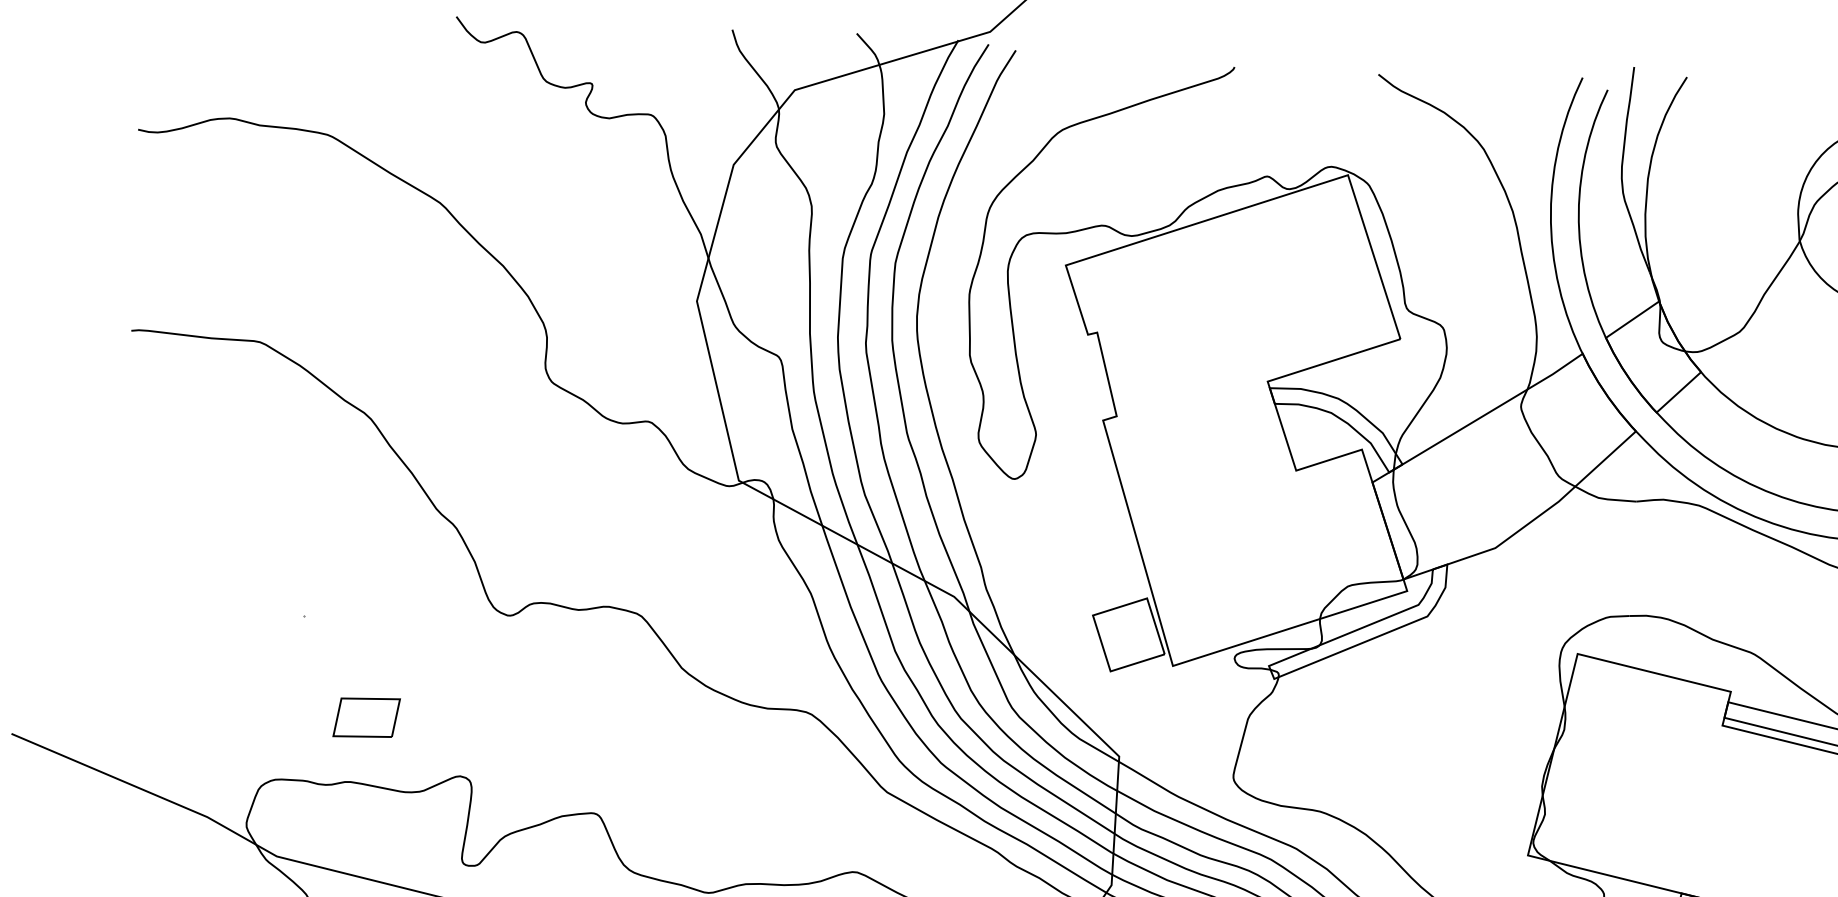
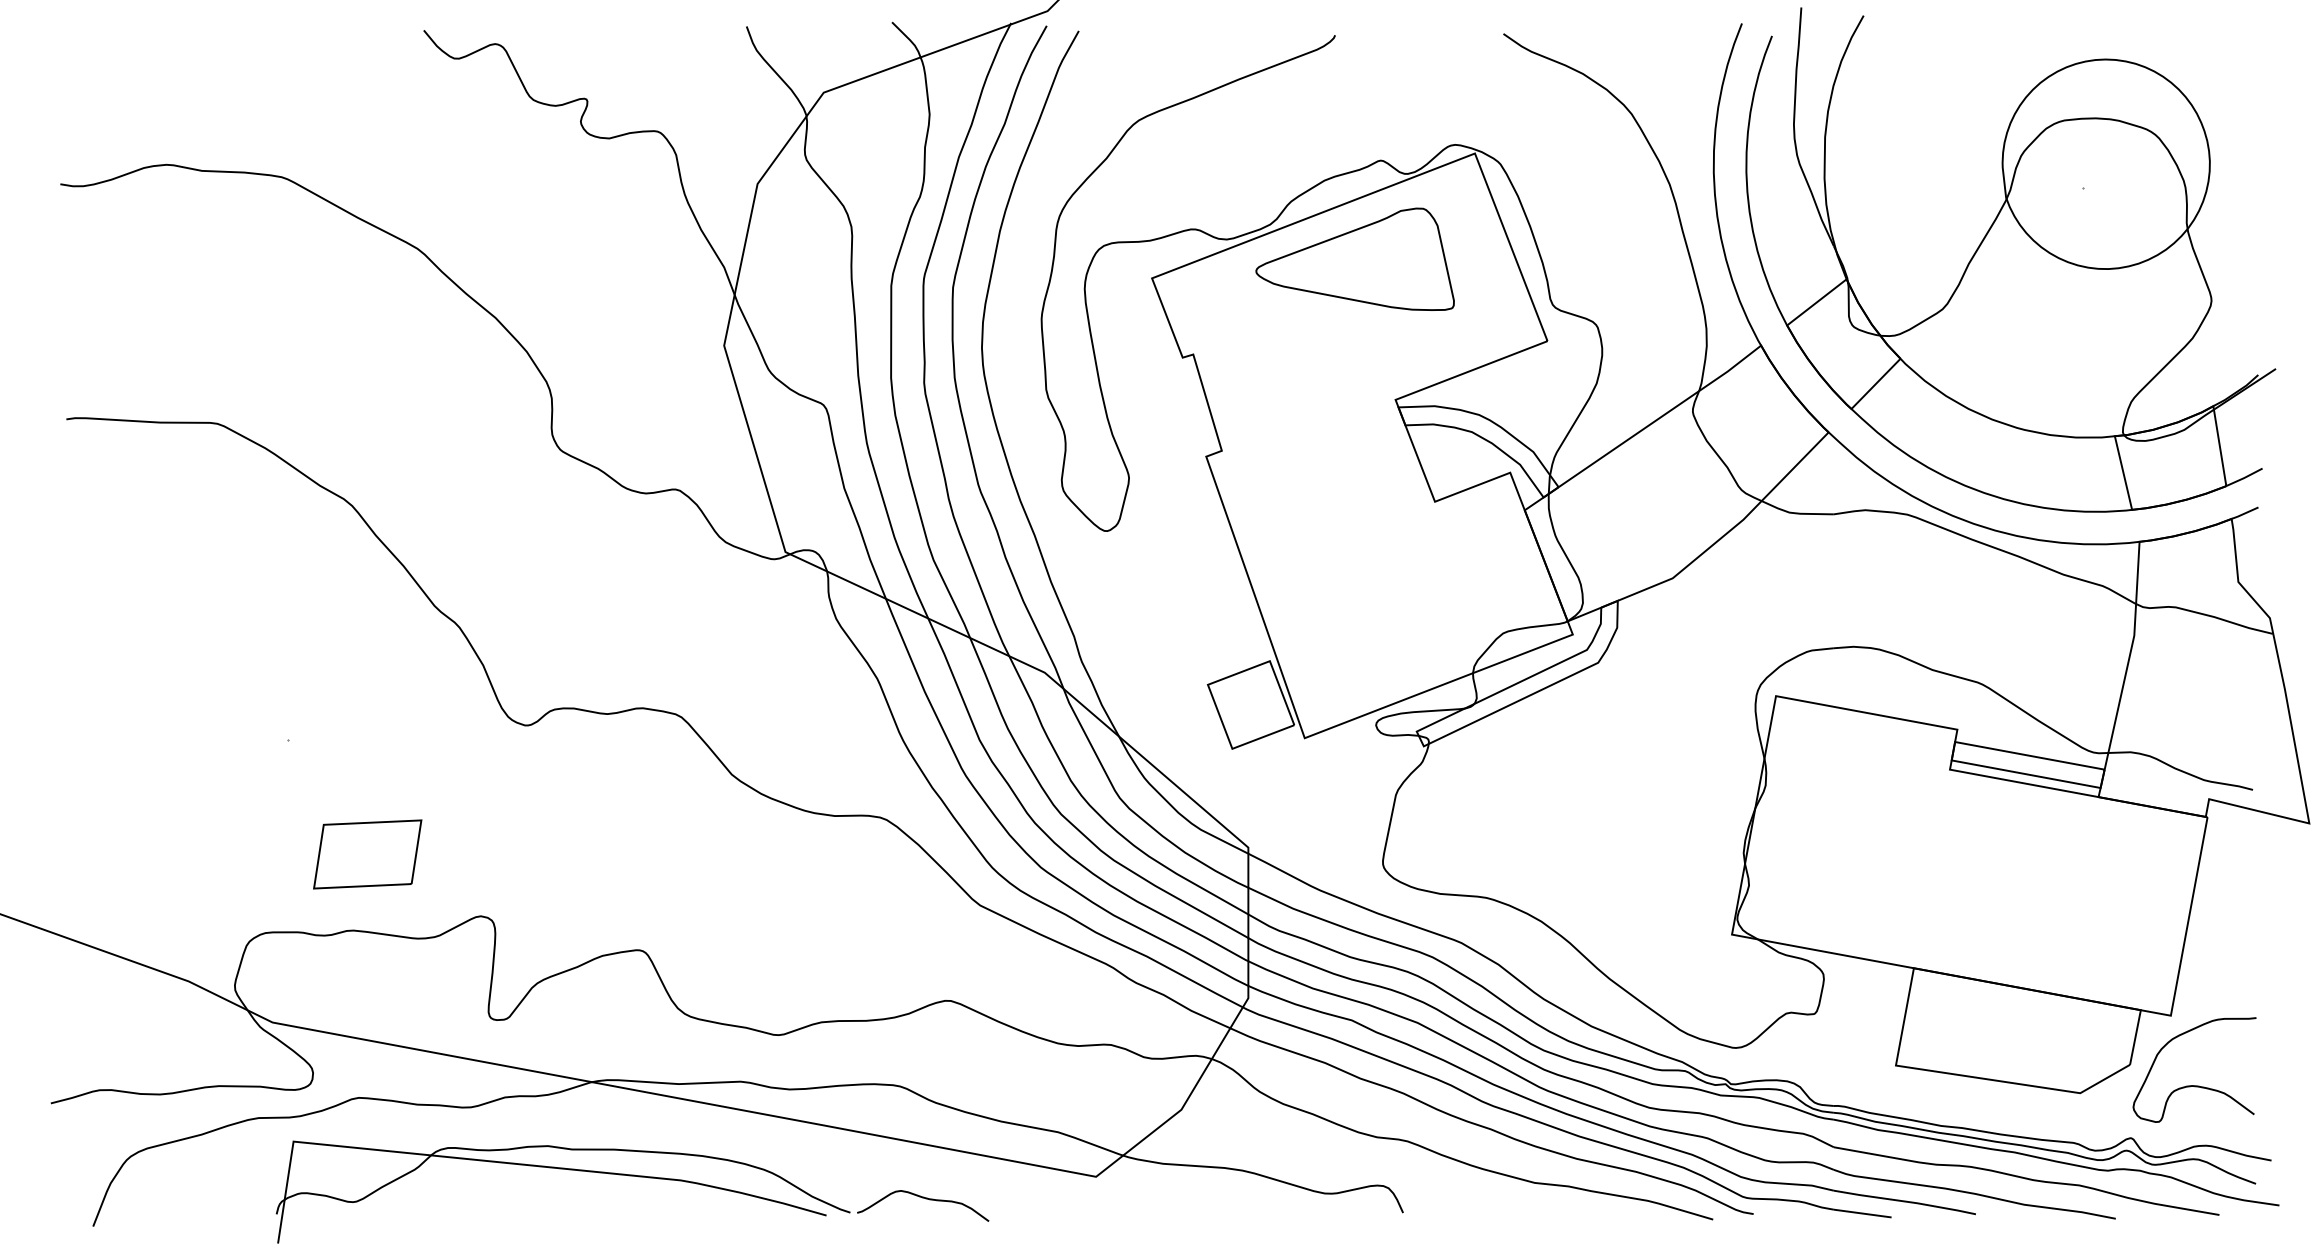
part: (1239, 258) -> (1354, 258), added
part: (366, 717) -> (367, 854), size x1.43

